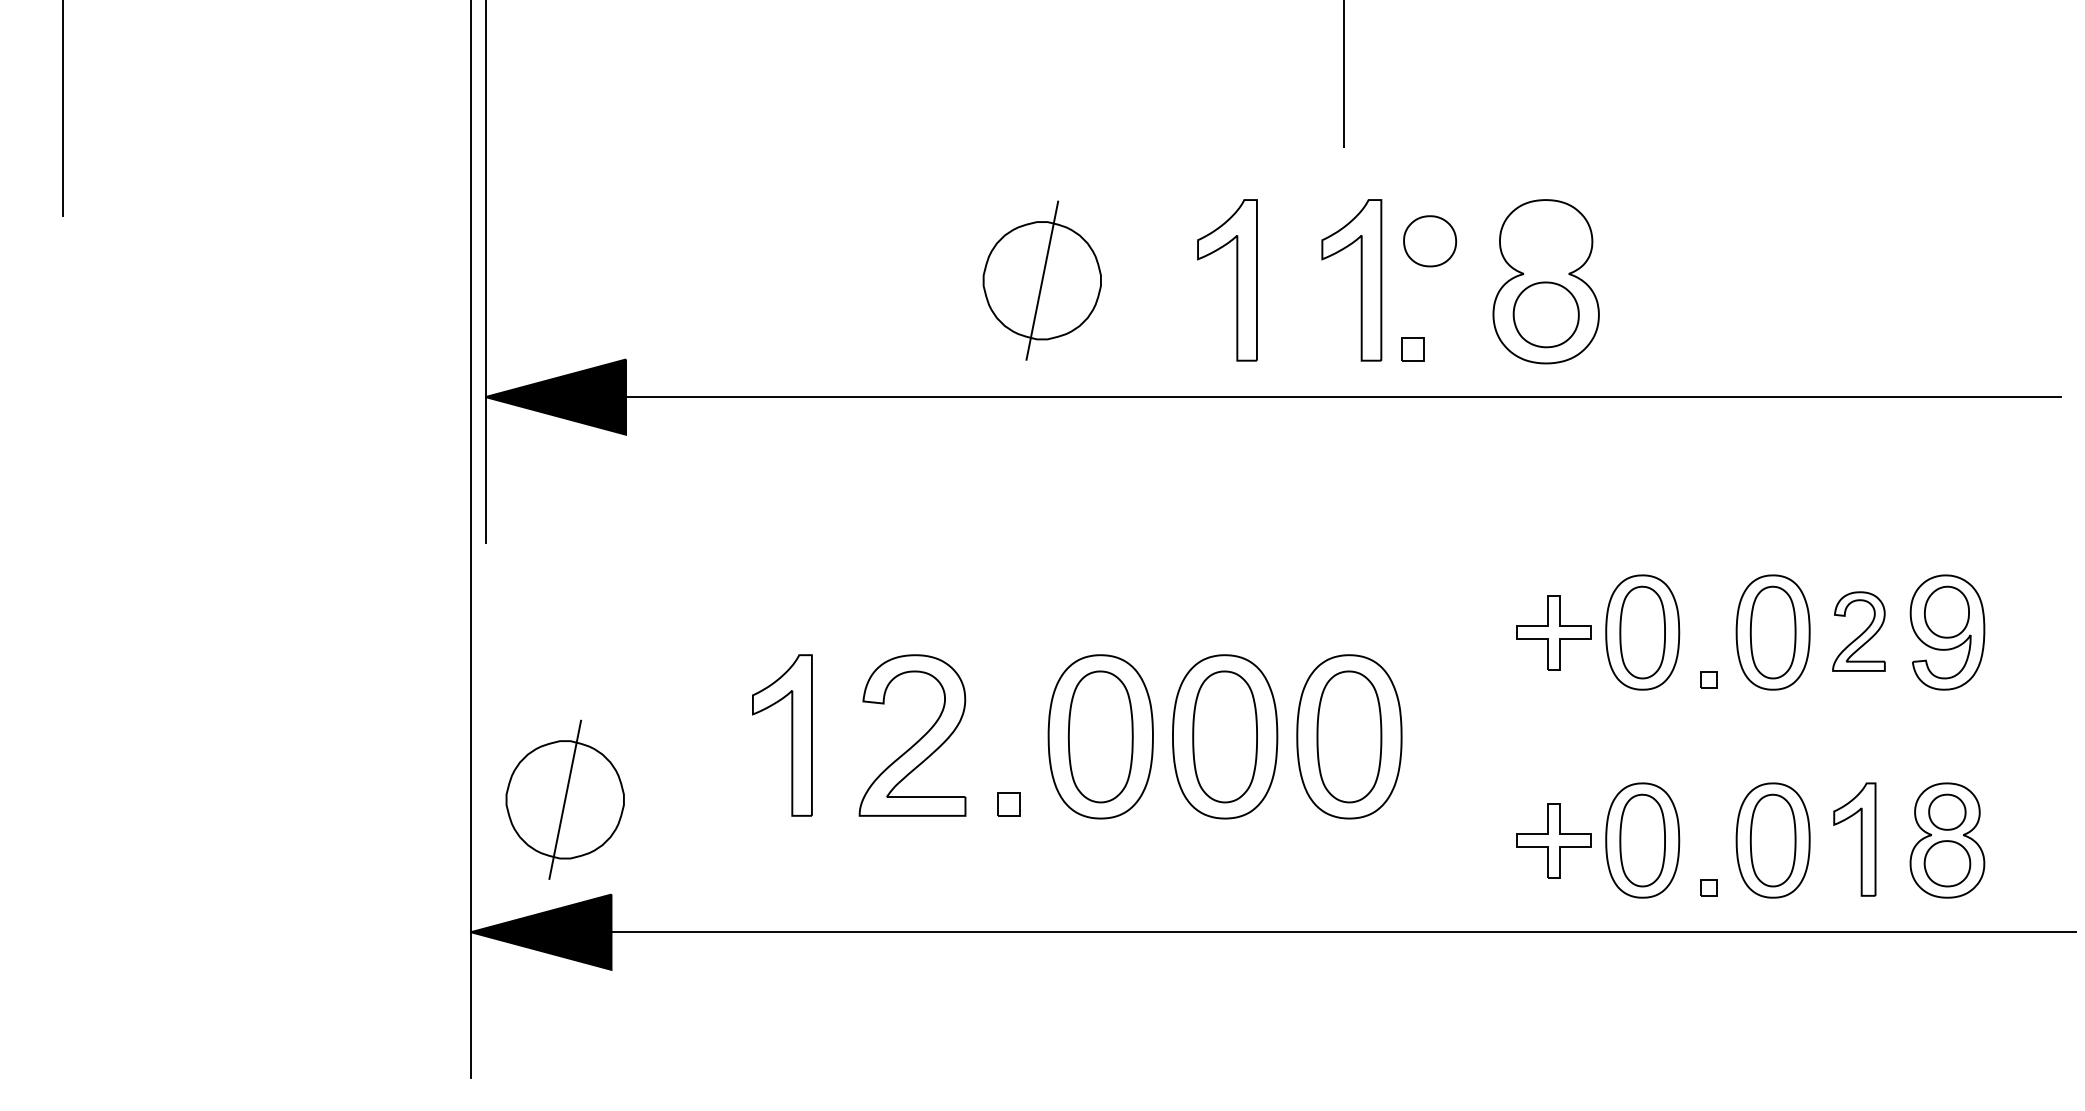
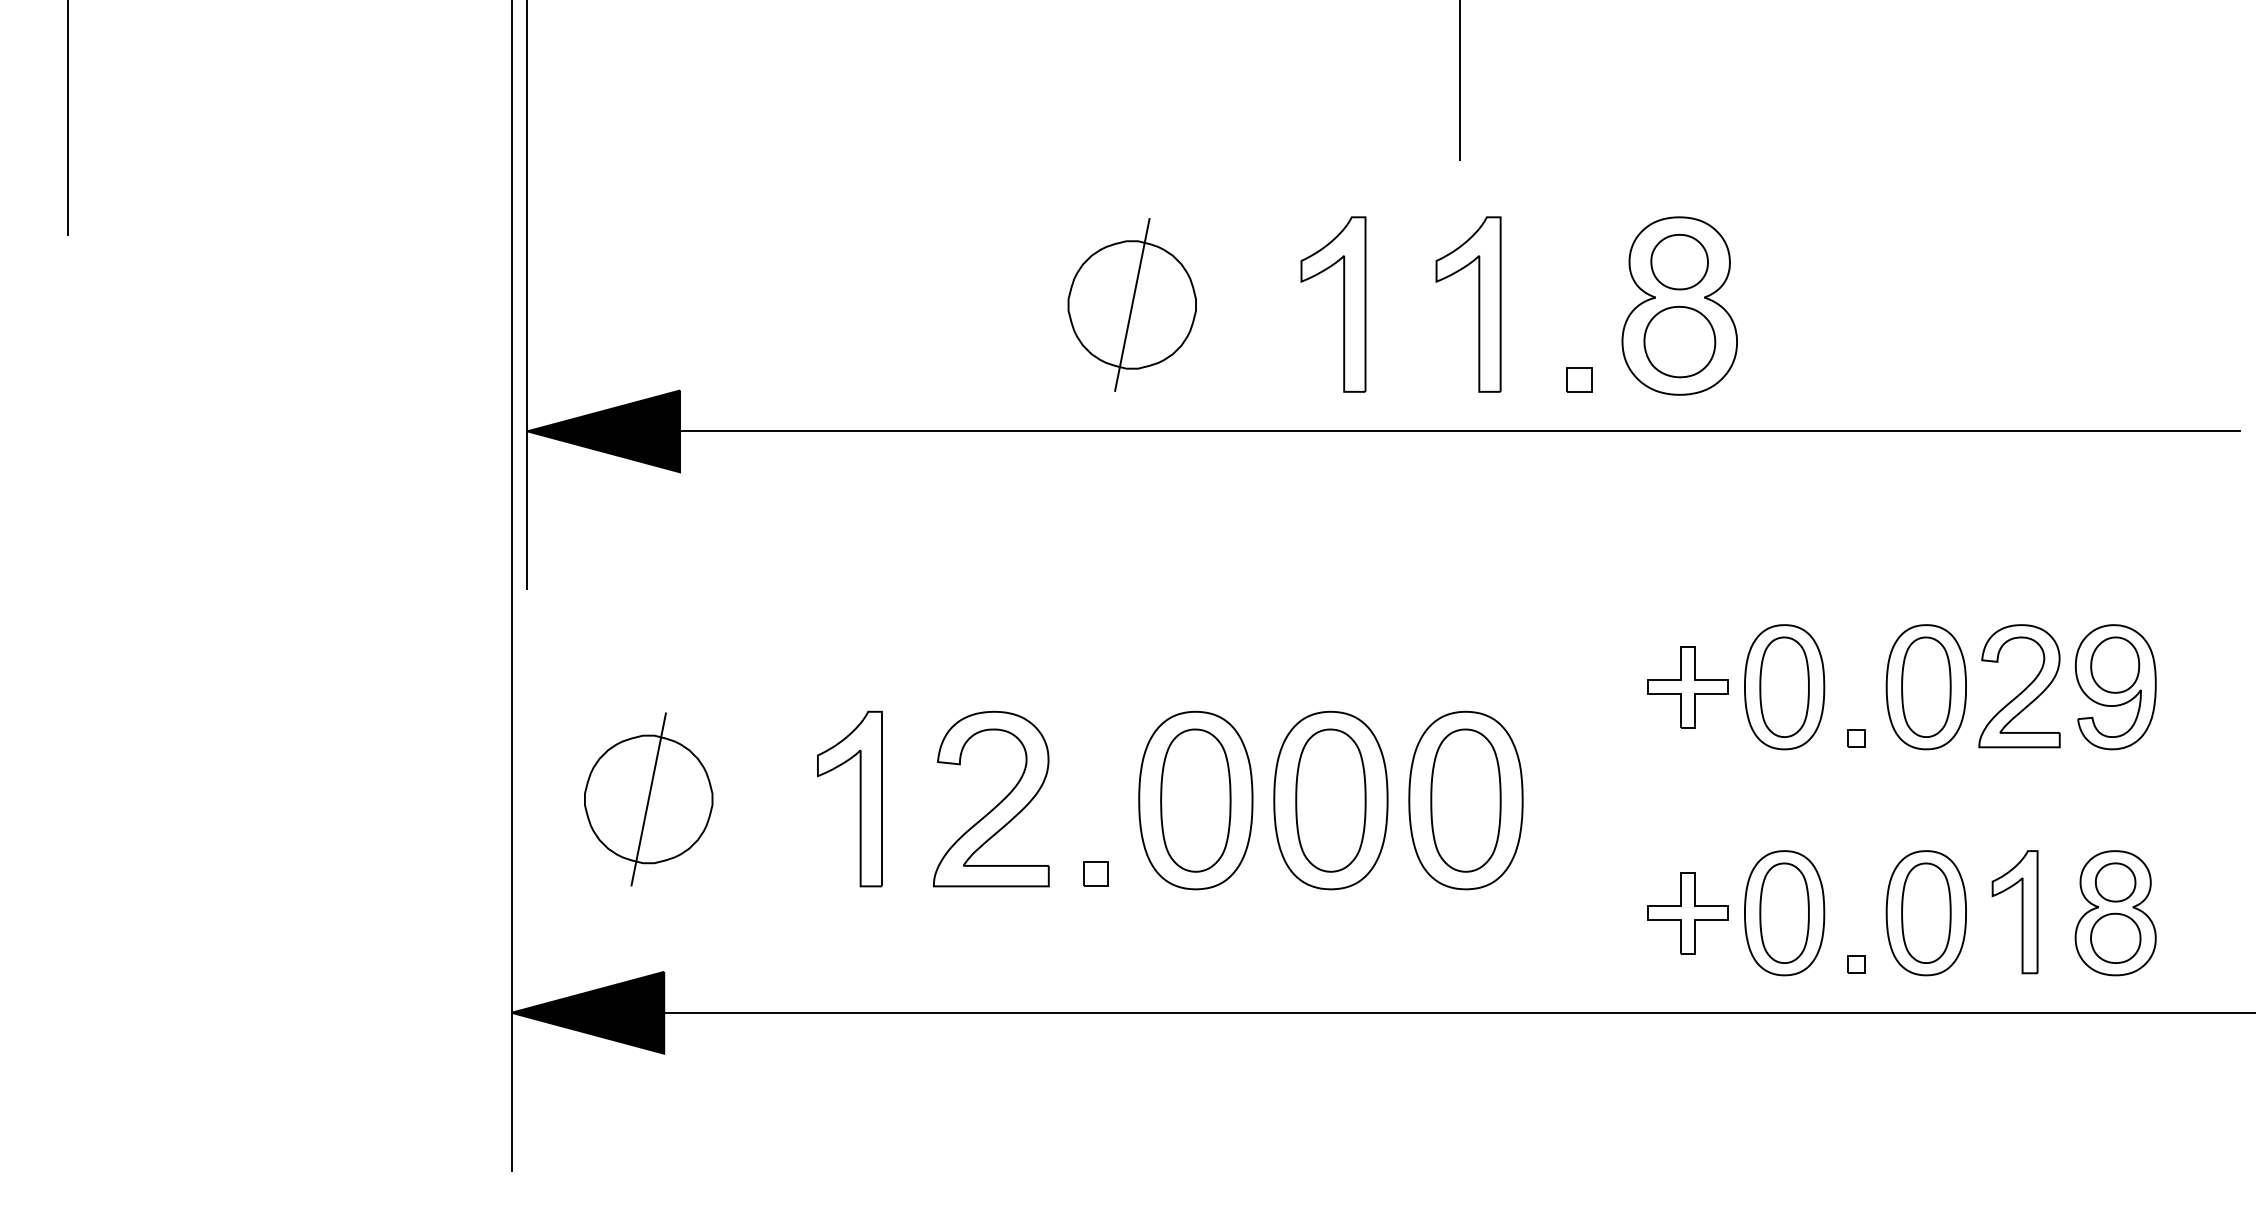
part: (1430, 241) -> (1680, 262), moved
part: (1412, 349) -> (1579, 379), moved
part: (1858, 631) -> (2019, 686), size x1.43
part: (564, 799) -> (647, 799), moved

